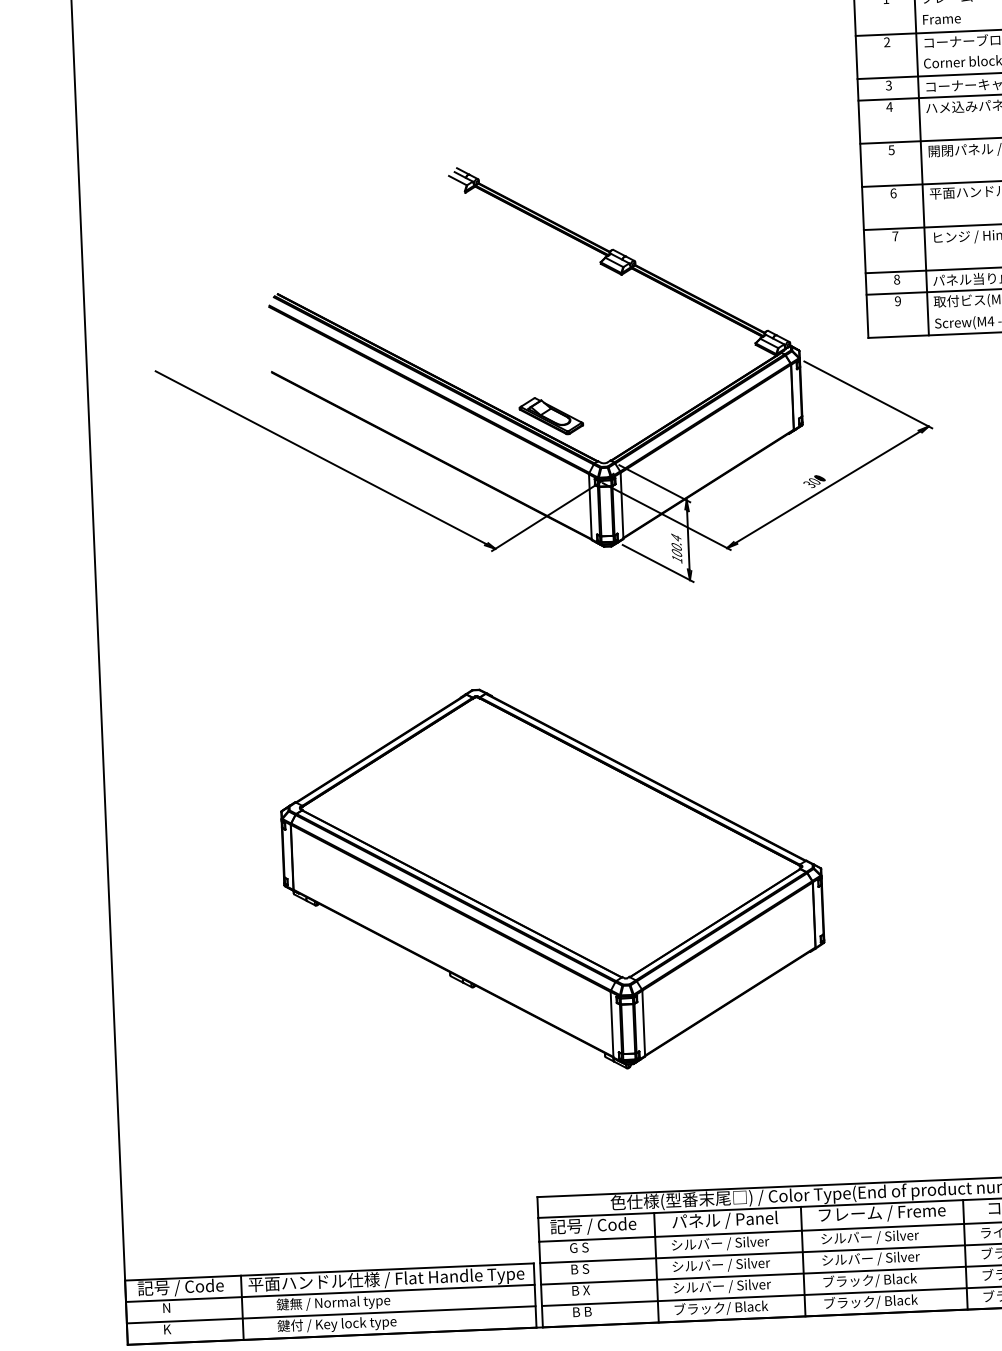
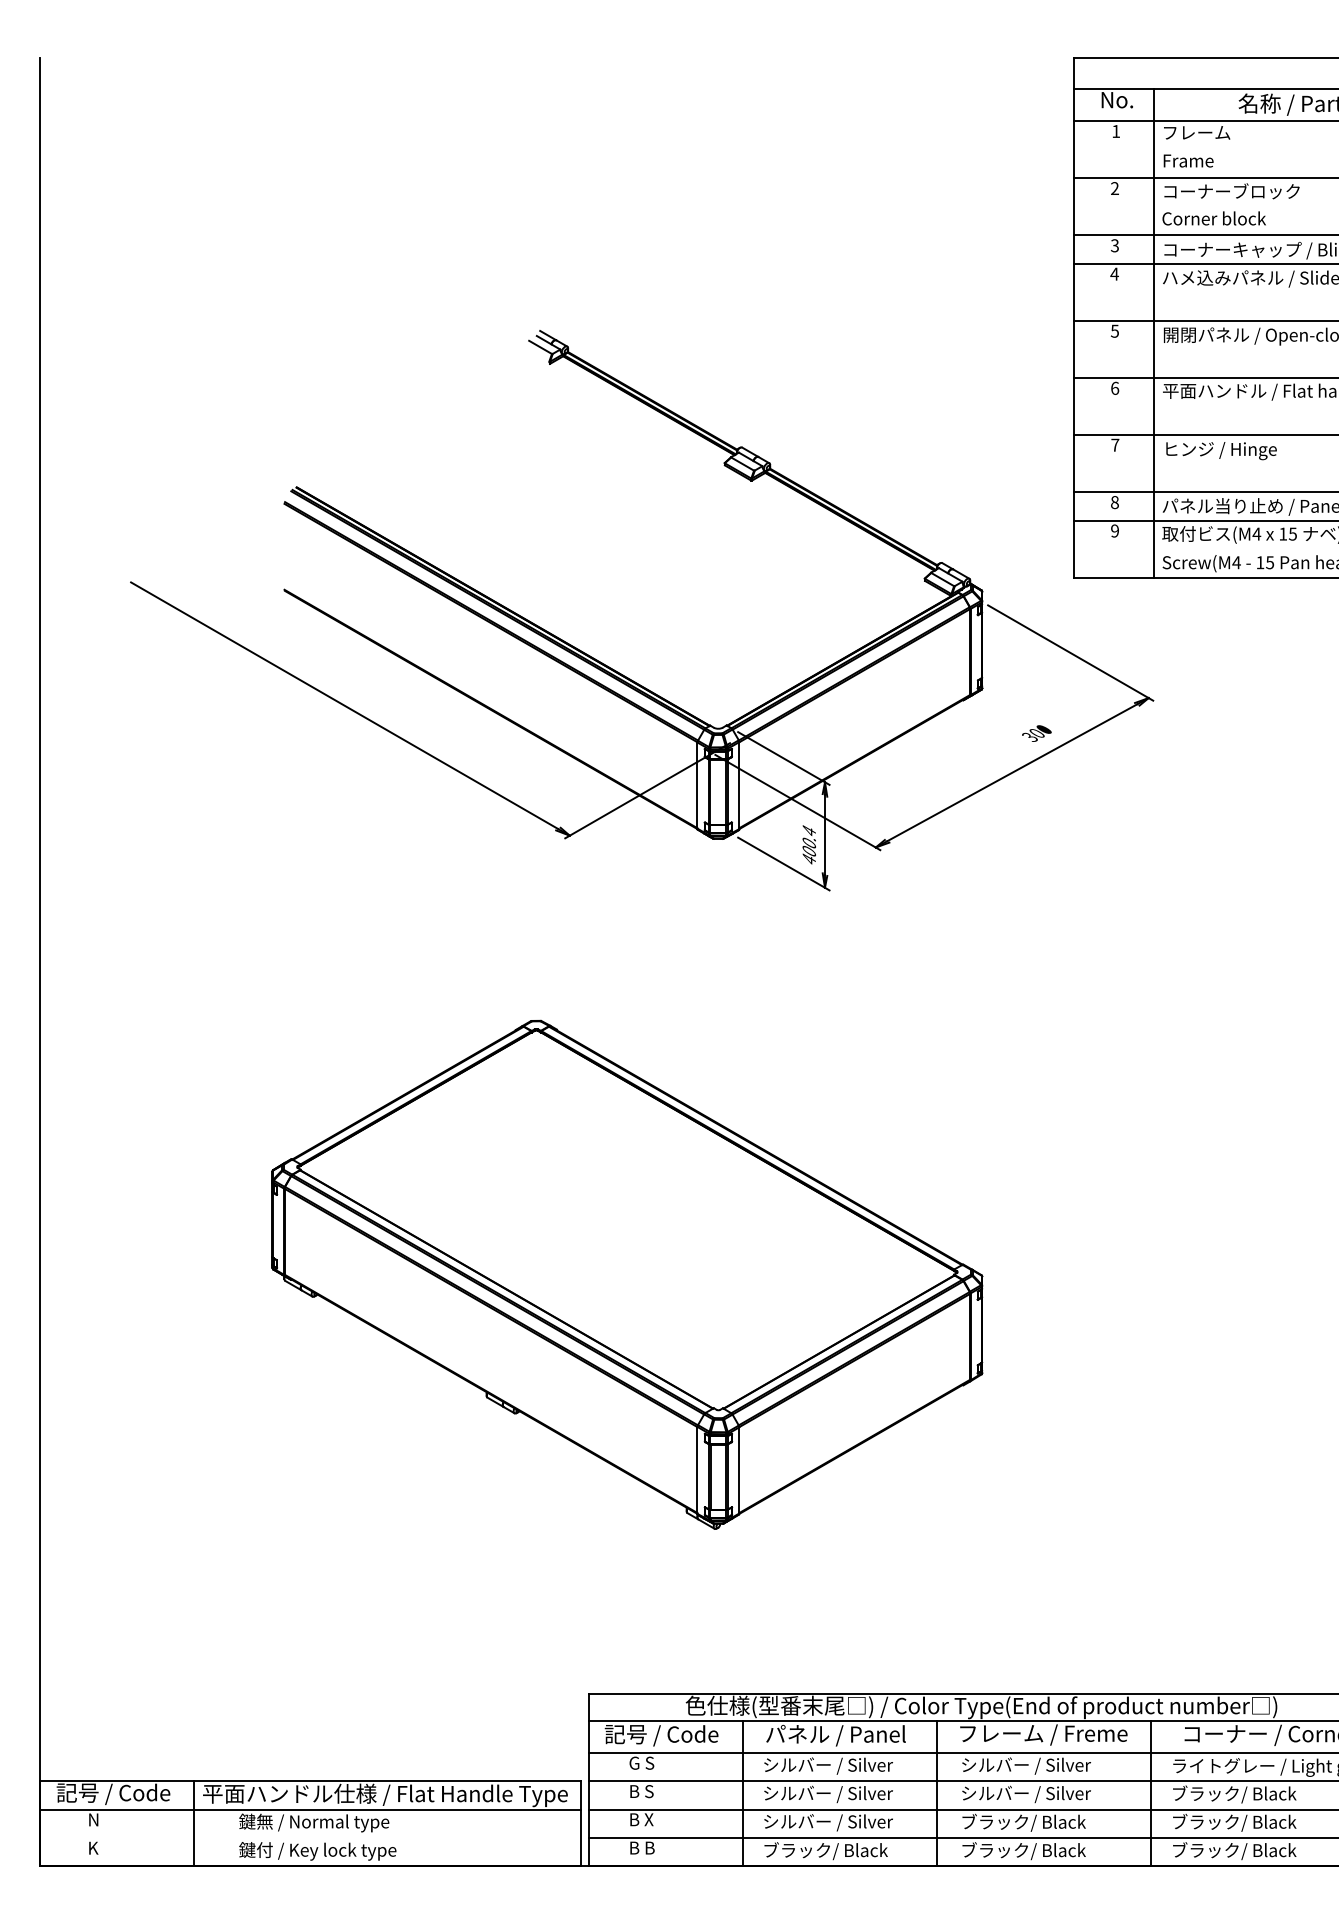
part: (550, 416) -> (650, 663), removed
text: (814, 481) -> (1036, 733), moved
text: (676, 559) -> (808, 859), 100.4 -> 400.4
line: (331, 1314) -> (310, 1837), removed

